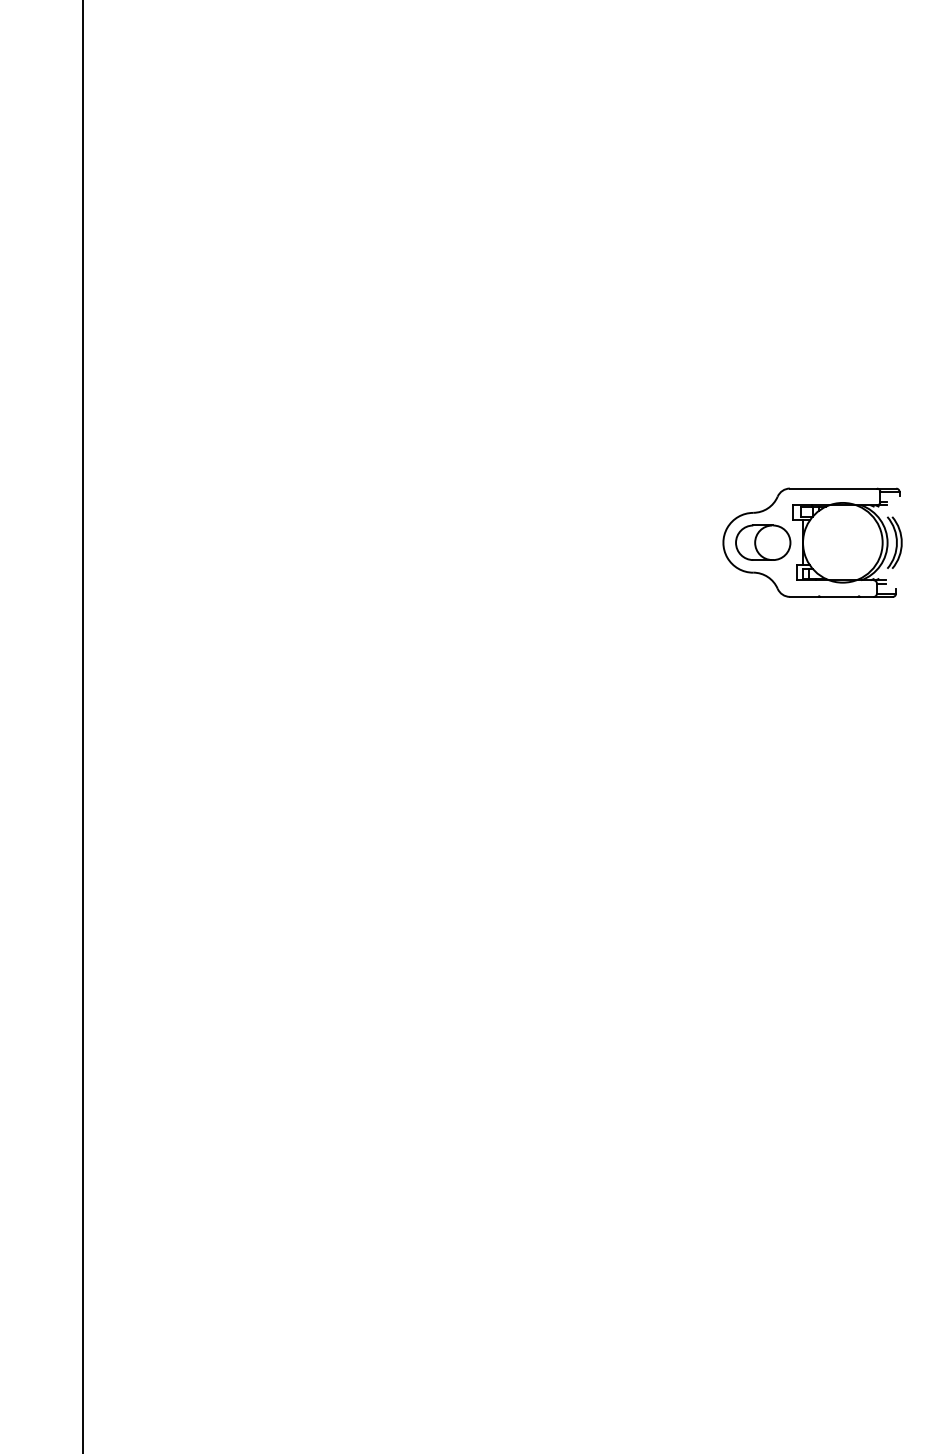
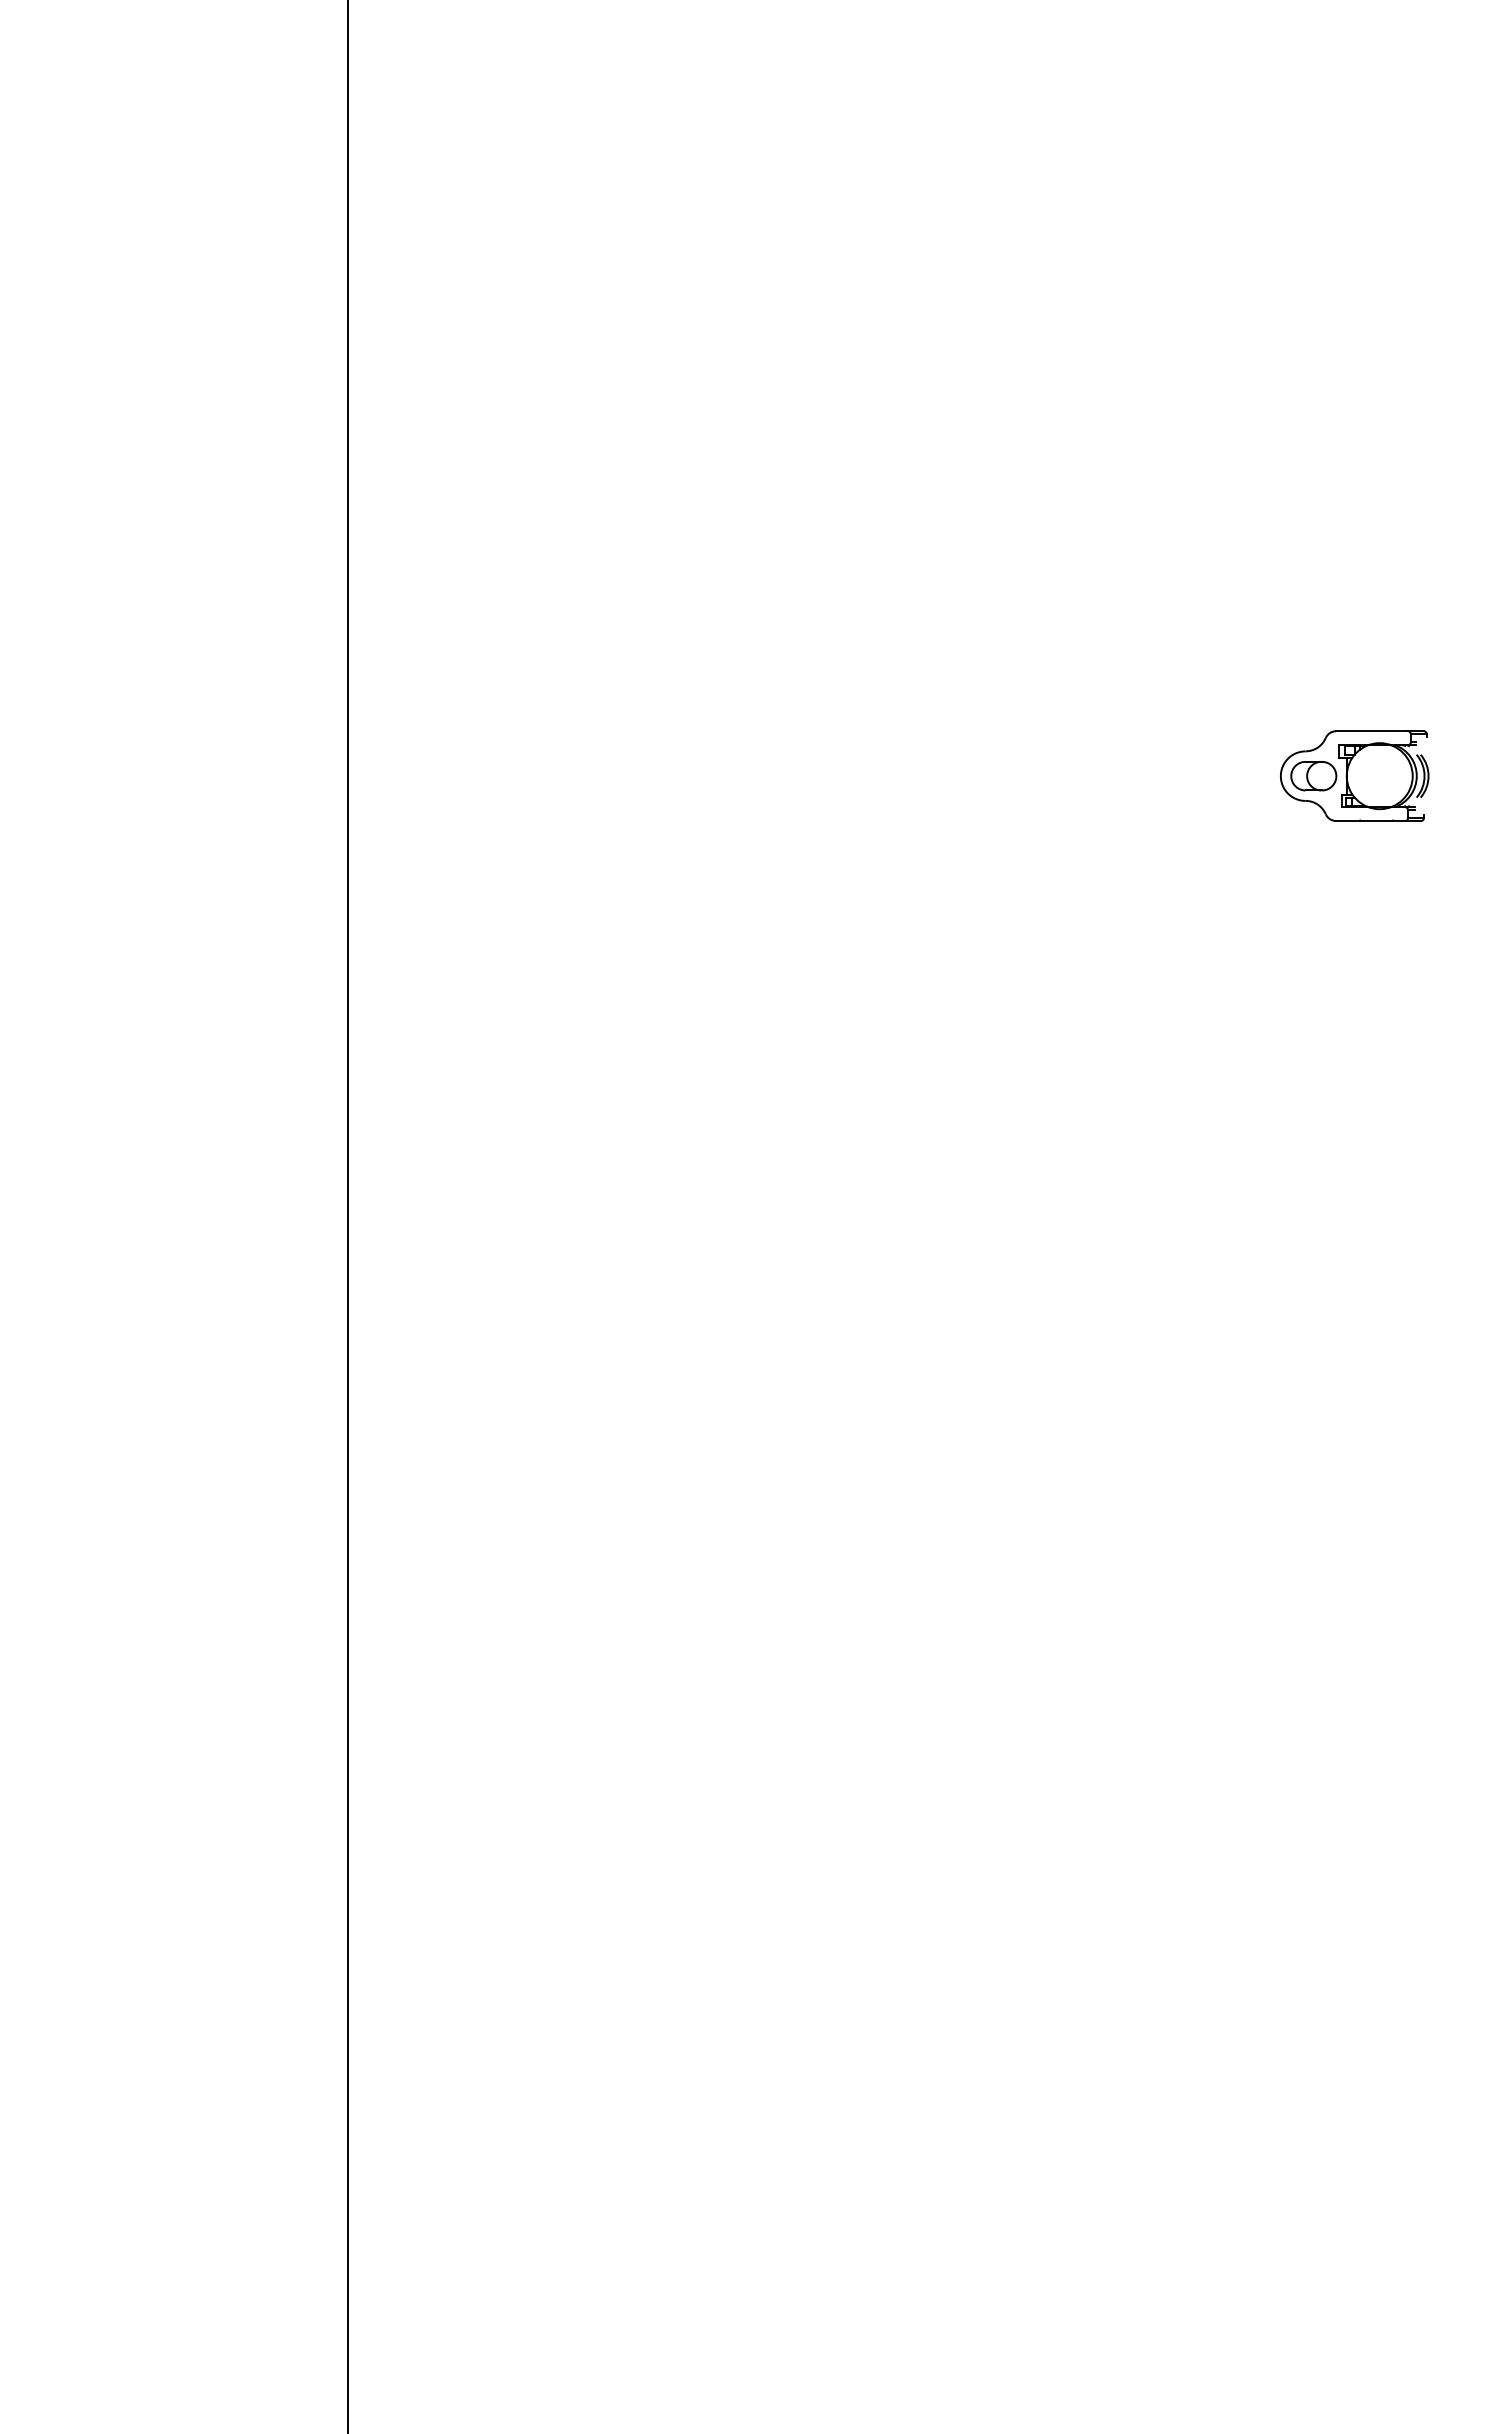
part: (812, 542) -> (1354, 775), size x0.6

